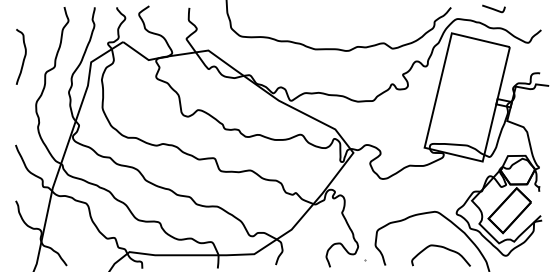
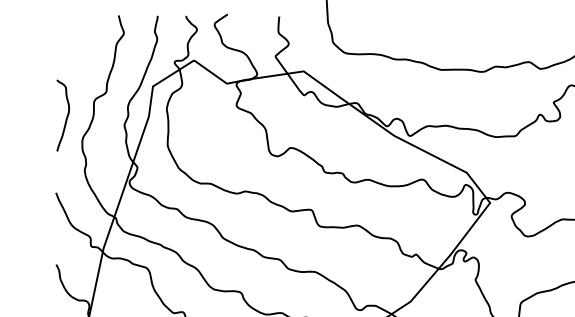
curve: (23, 57) -> (66, 116), moved

